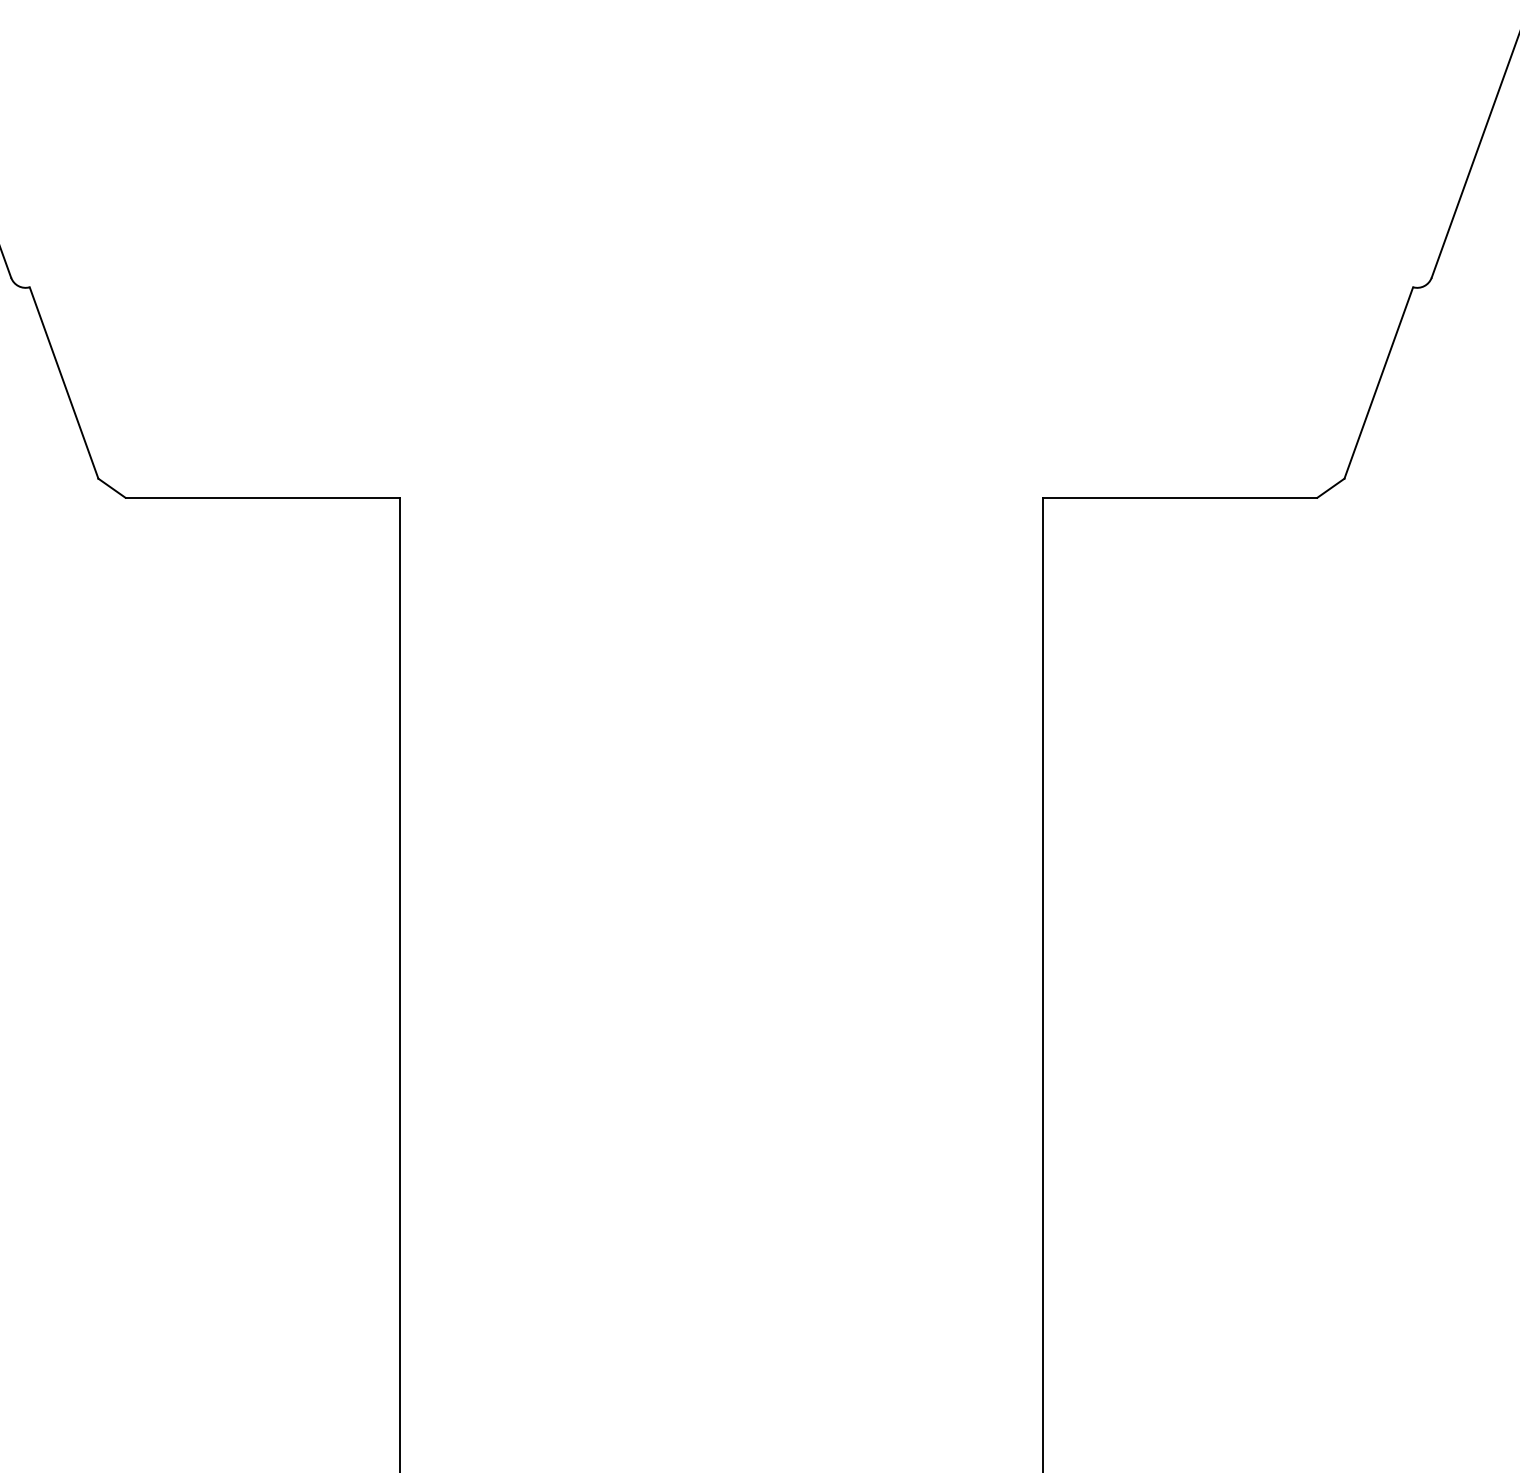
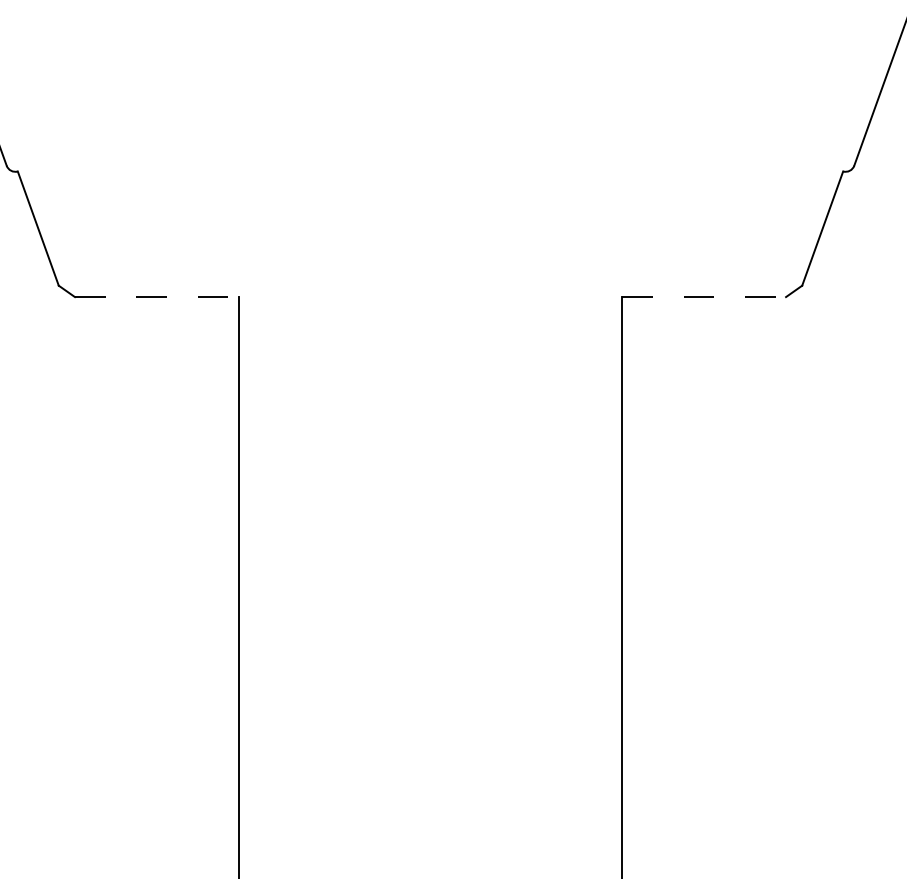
line: (262, 498) -> (156, 297), solid -> dashed
line: (1180, 498) -> (704, 297), solid -> dashed

